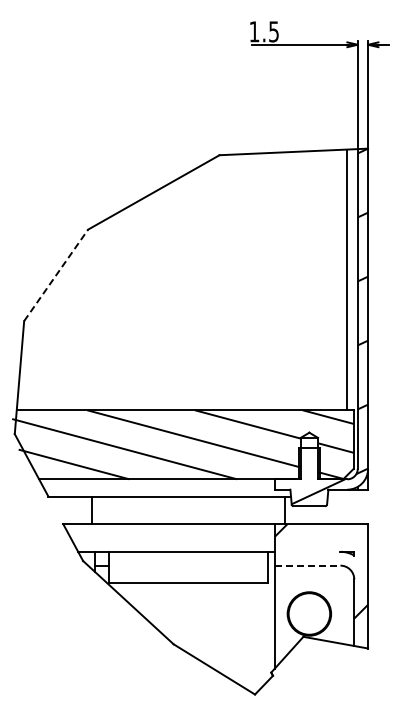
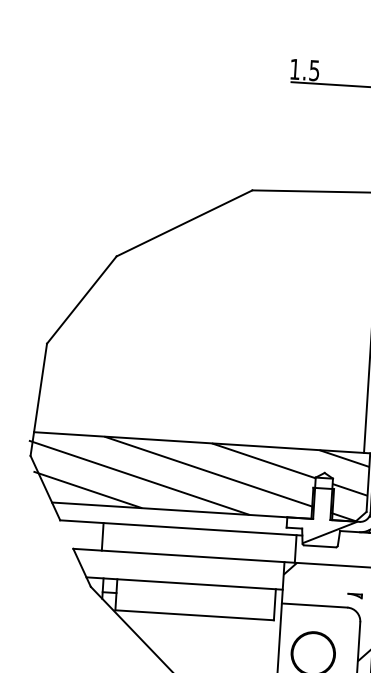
line: (56, 275) -> (82, 300), dashed -> solid
line: (307, 565) -> (314, 605), dashed -> solid

